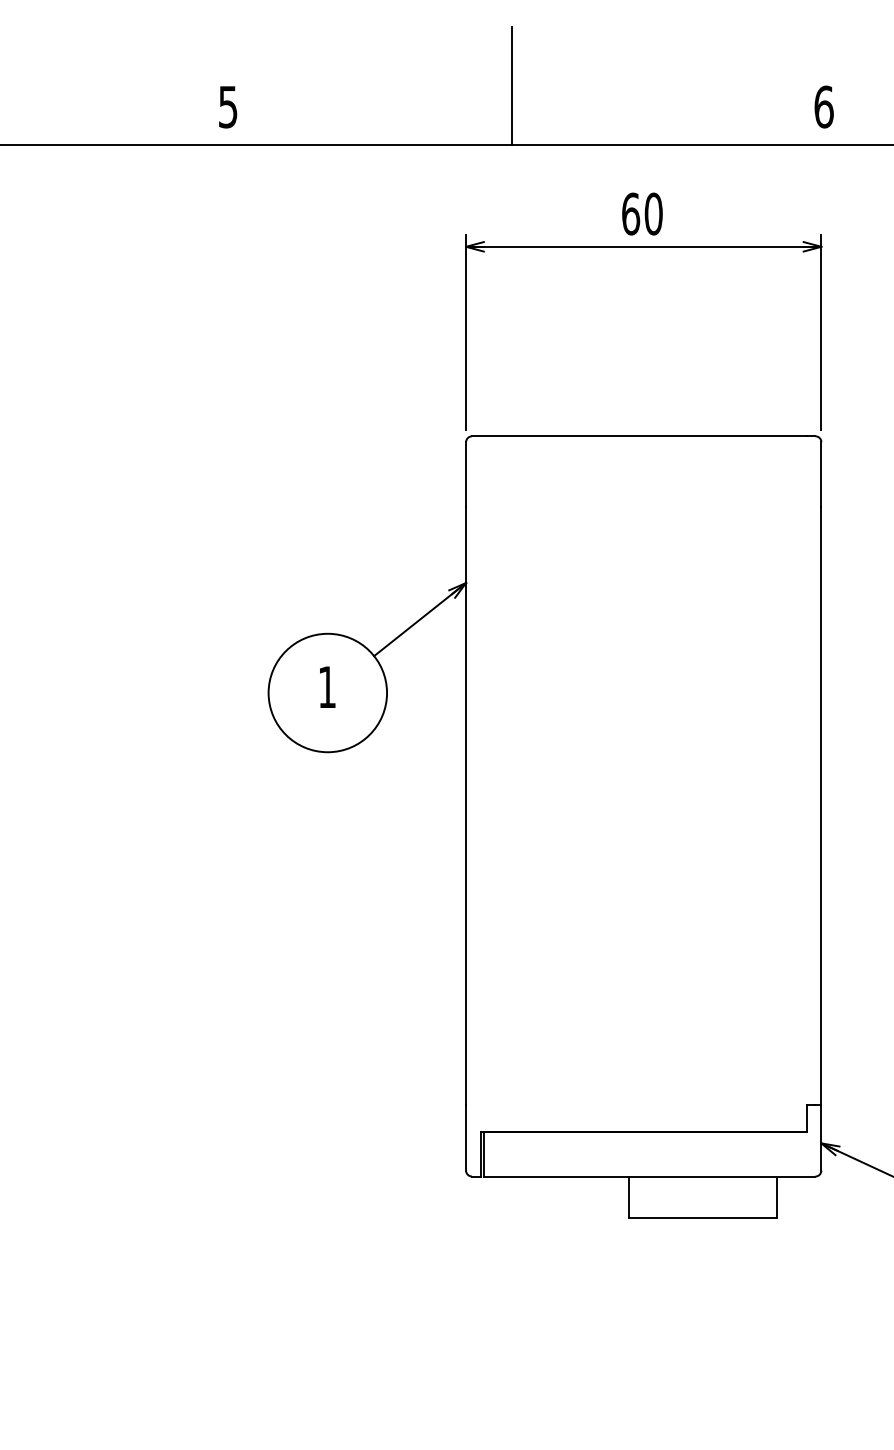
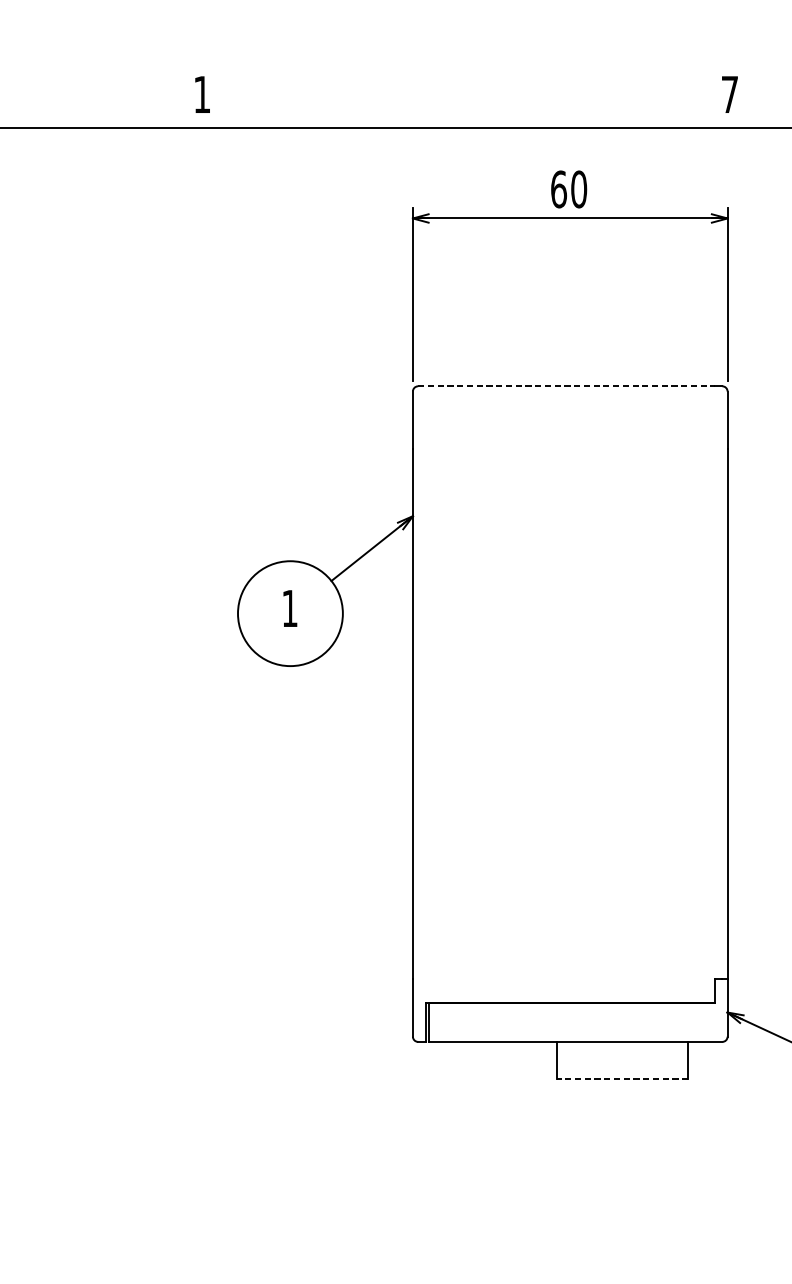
line: (511, 85) -> (453, 75), removed
text: (823, 106) -> (729, 94), 6 -> 7
text: (228, 107) -> (202, 95), 5 -> 1
line: (639, 436) -> (566, 386), solid -> dashed
line: (702, 1217) -> (622, 1078), solid -> dashed

